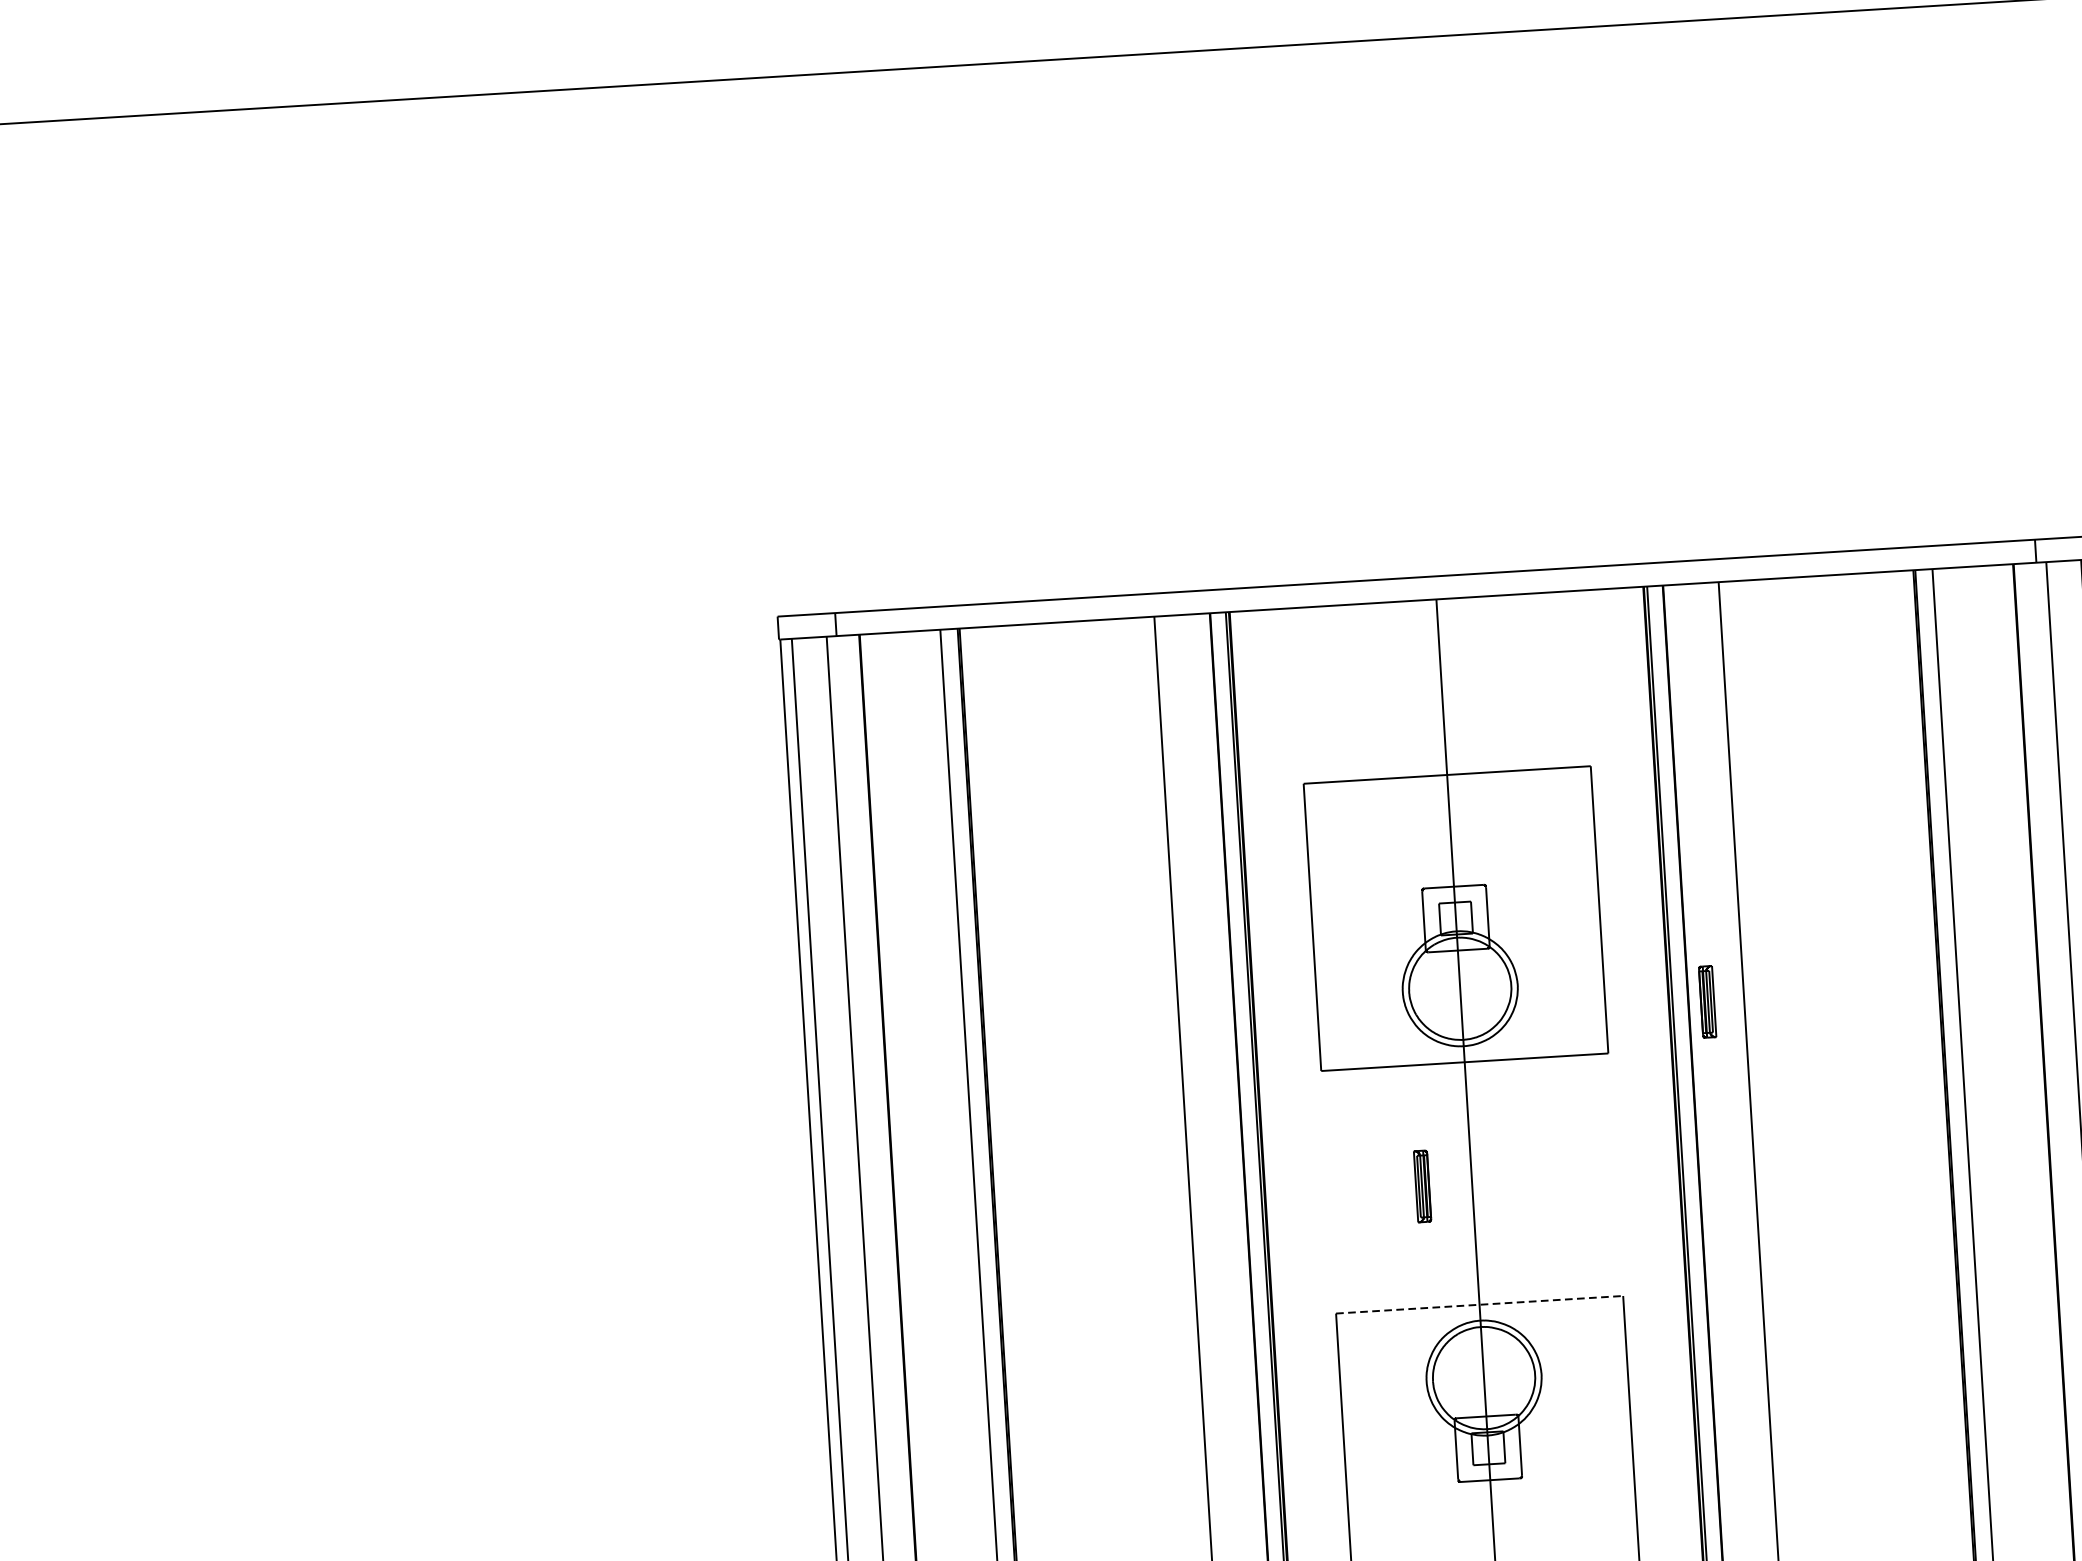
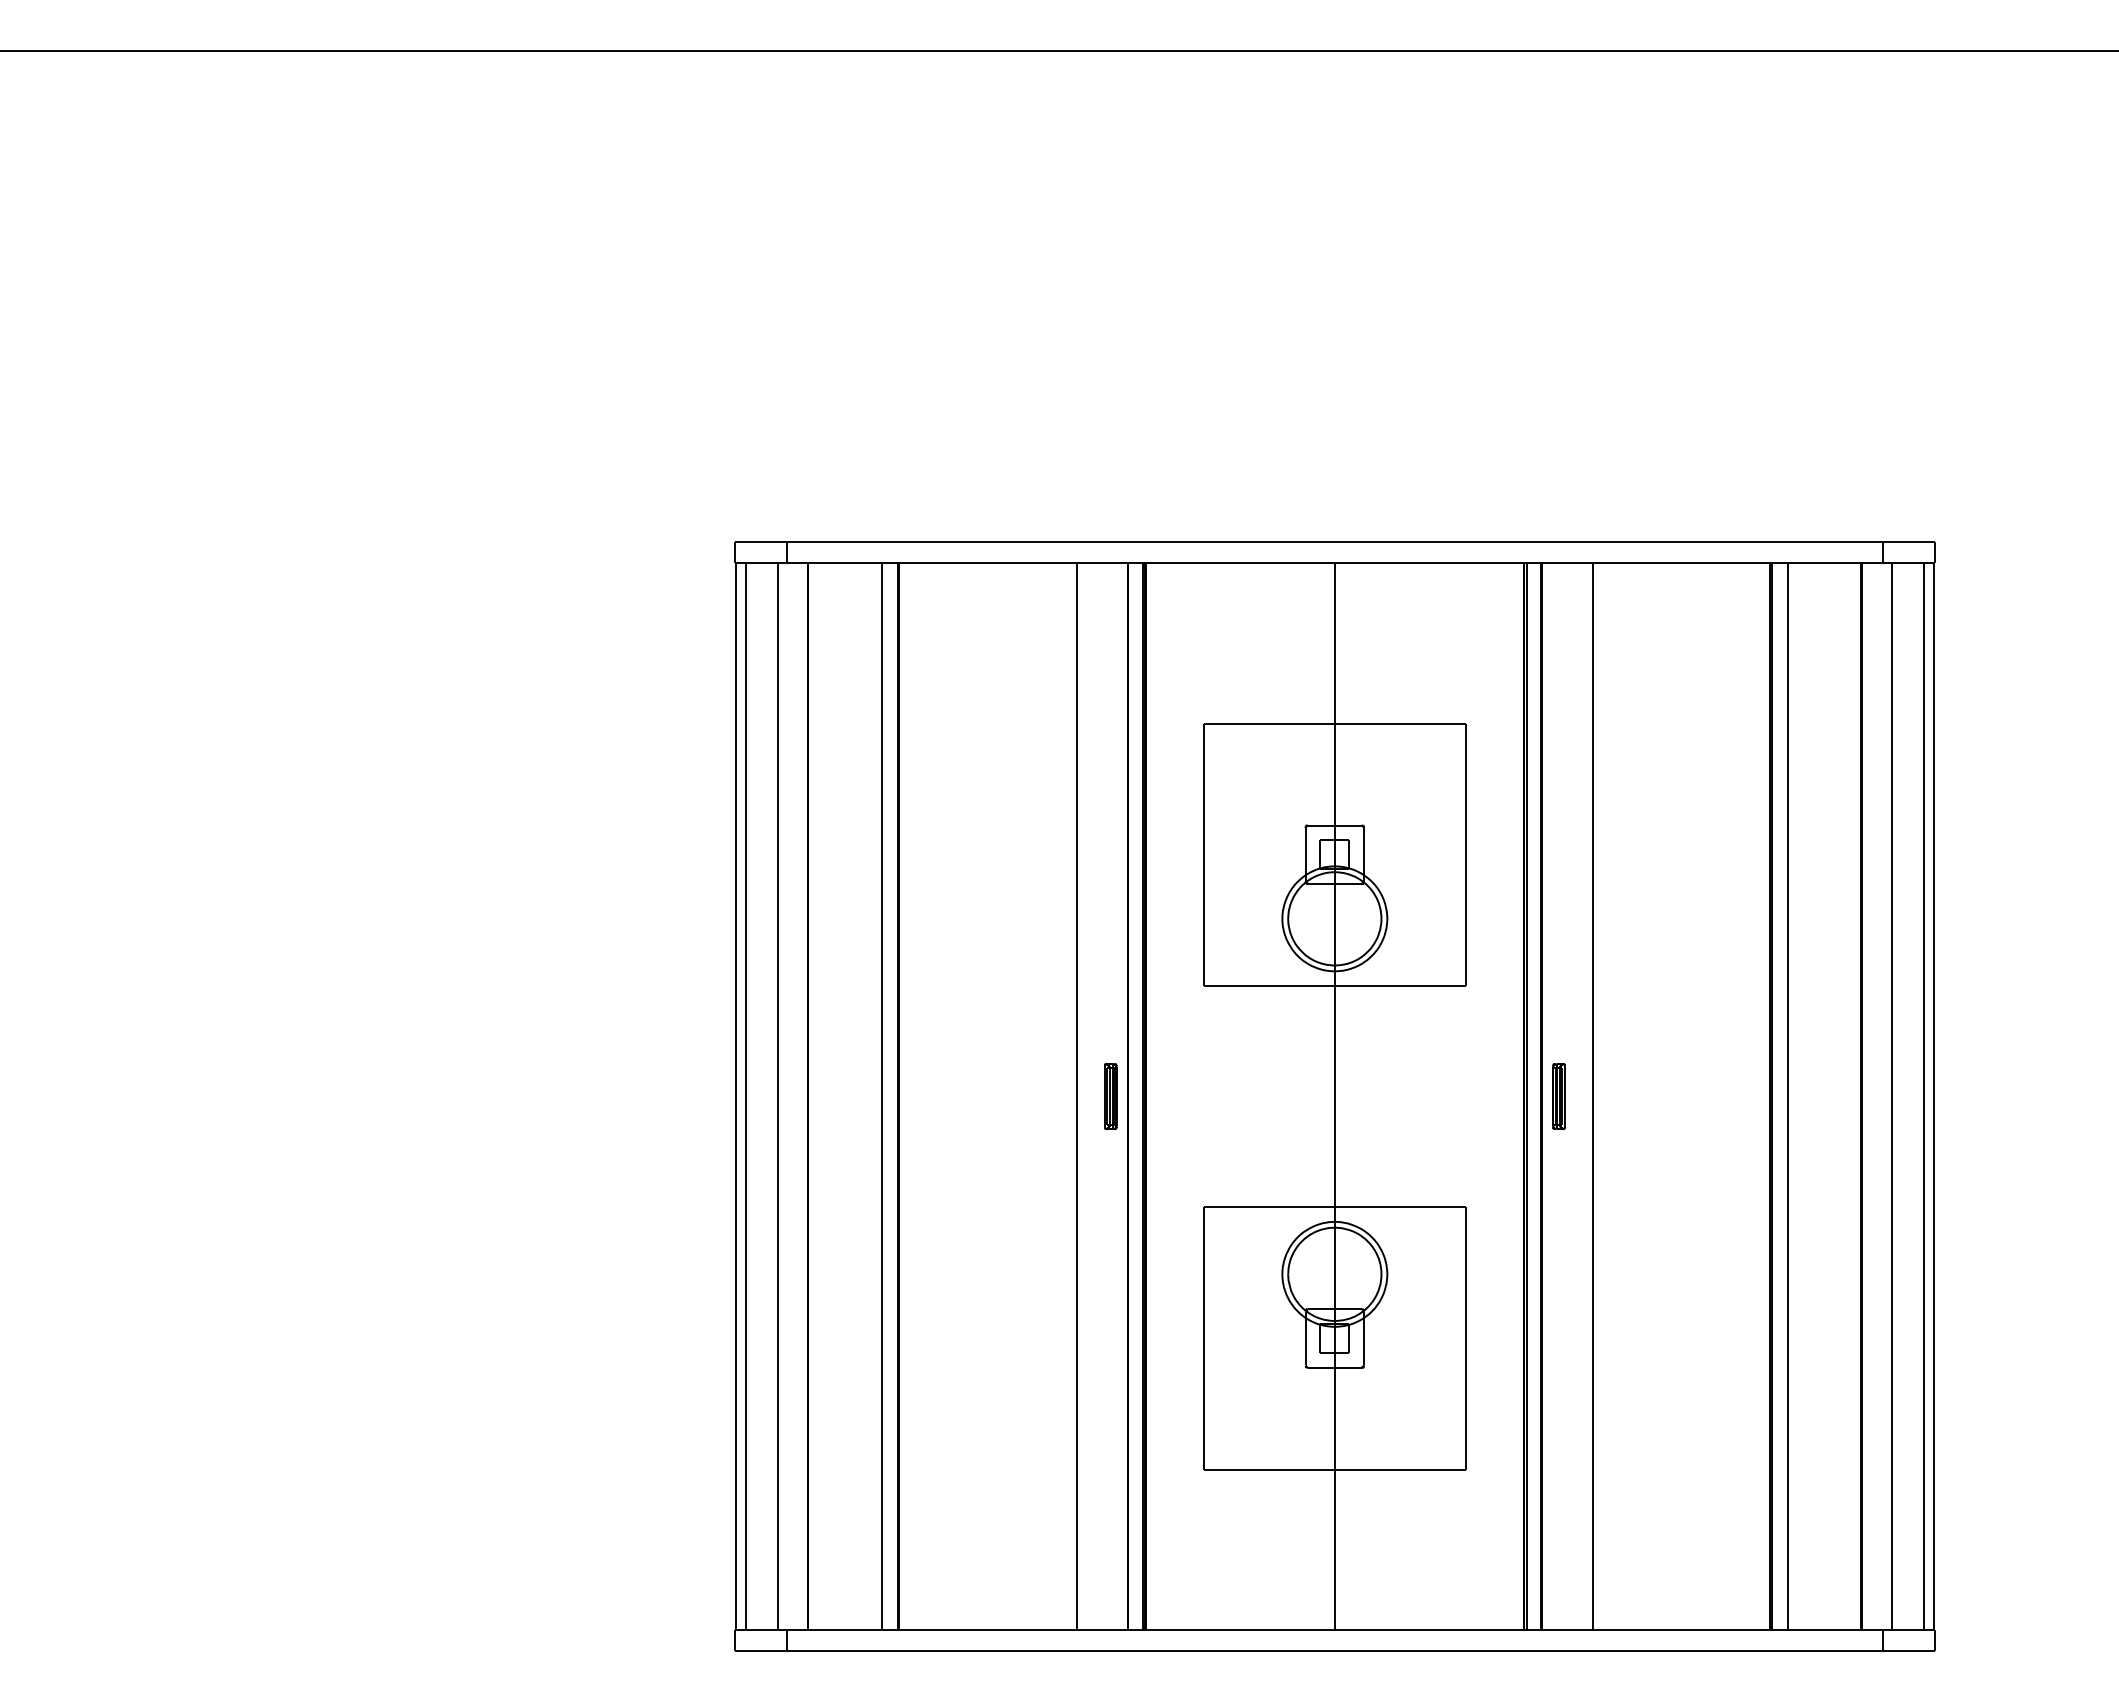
part: (1706, 1001) -> (1558, 1096), moved
part: (1422, 1186) -> (1110, 1096), moved
line: (1480, 1304) -> (1335, 1207), dashed -> solid

